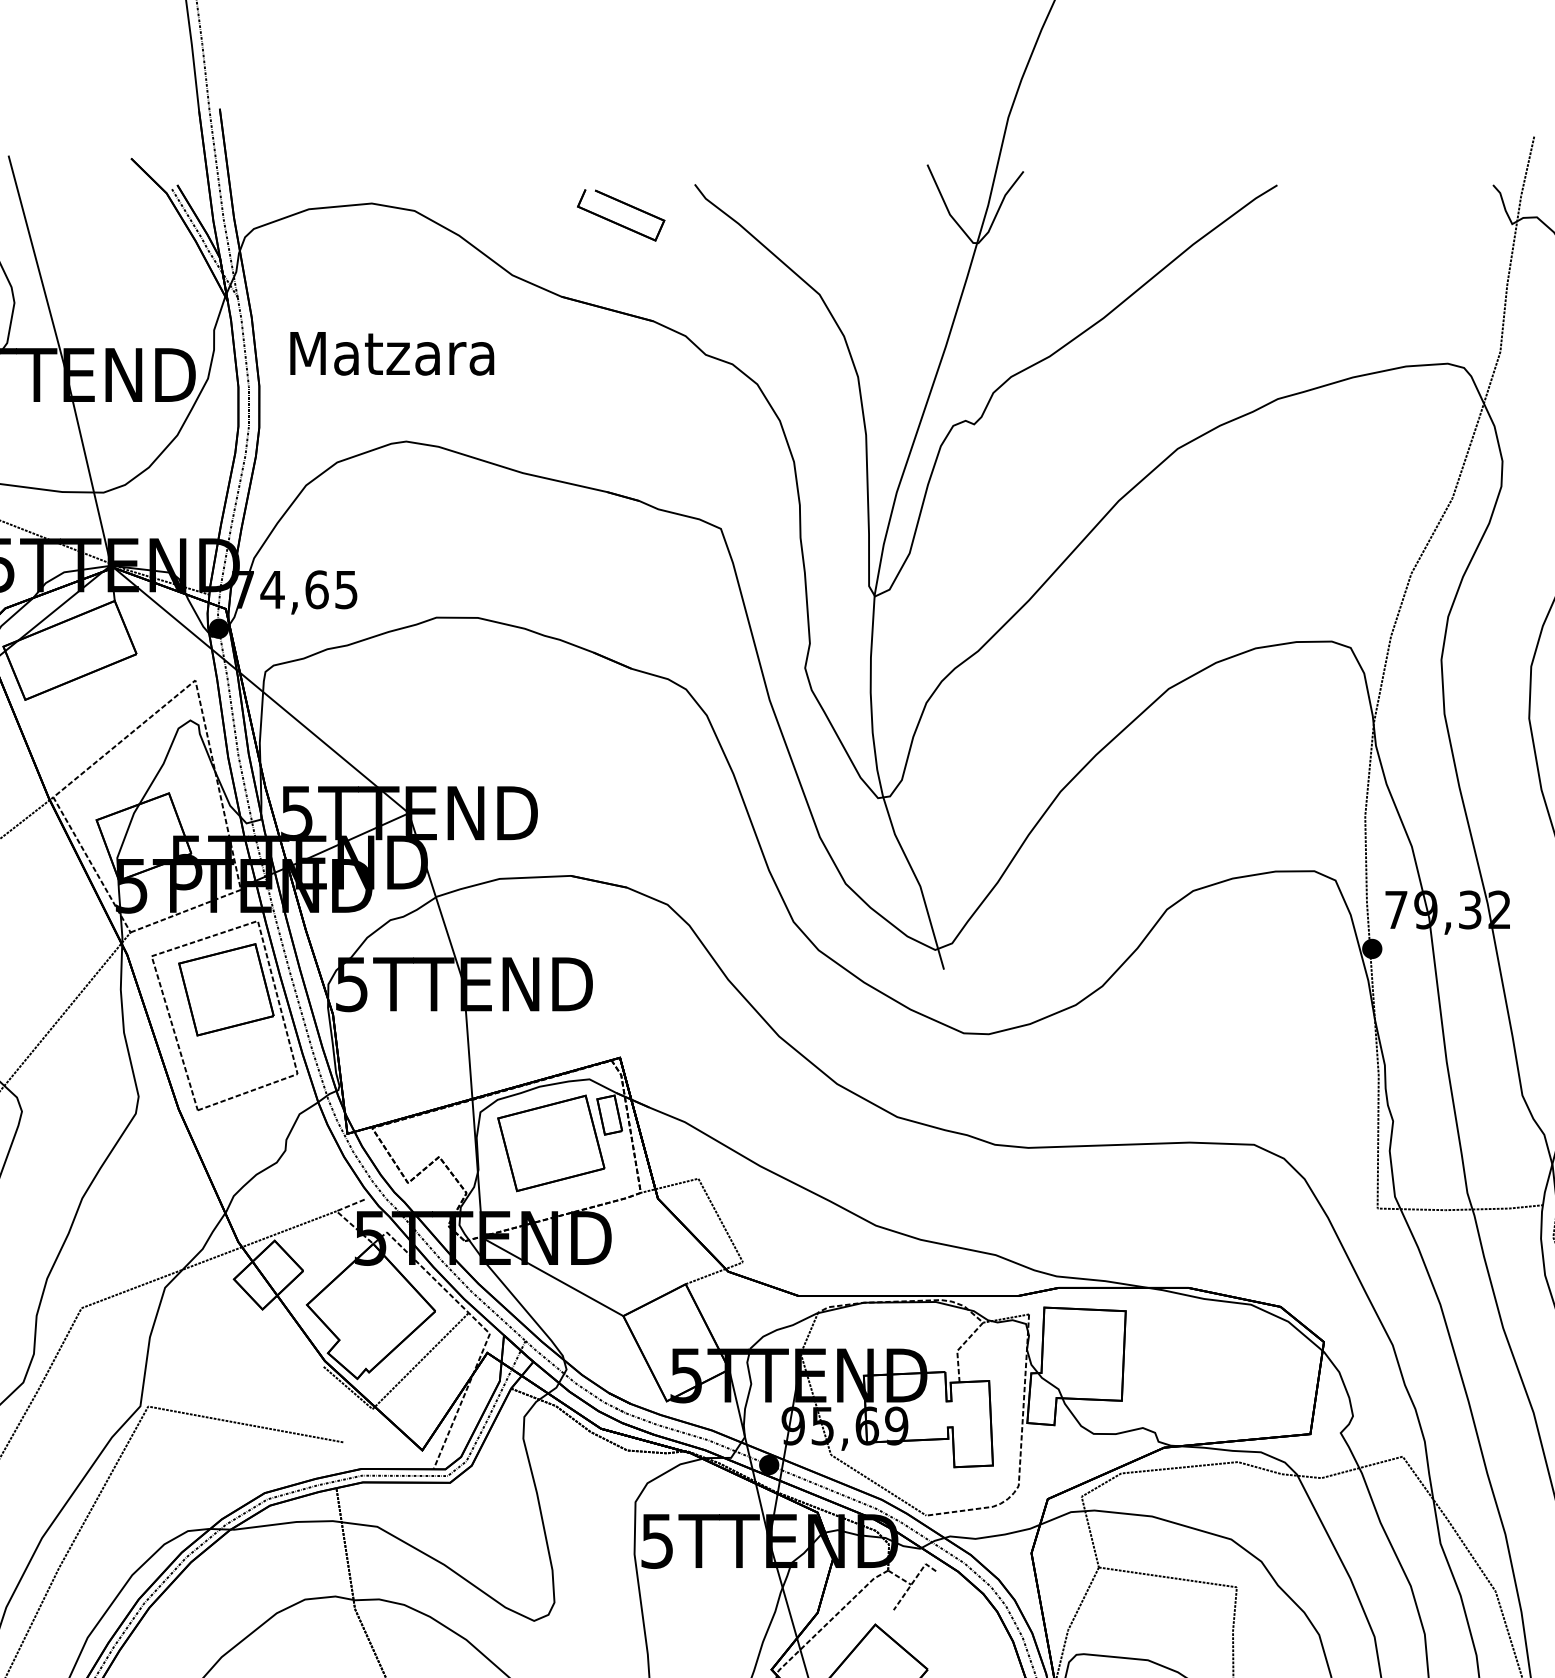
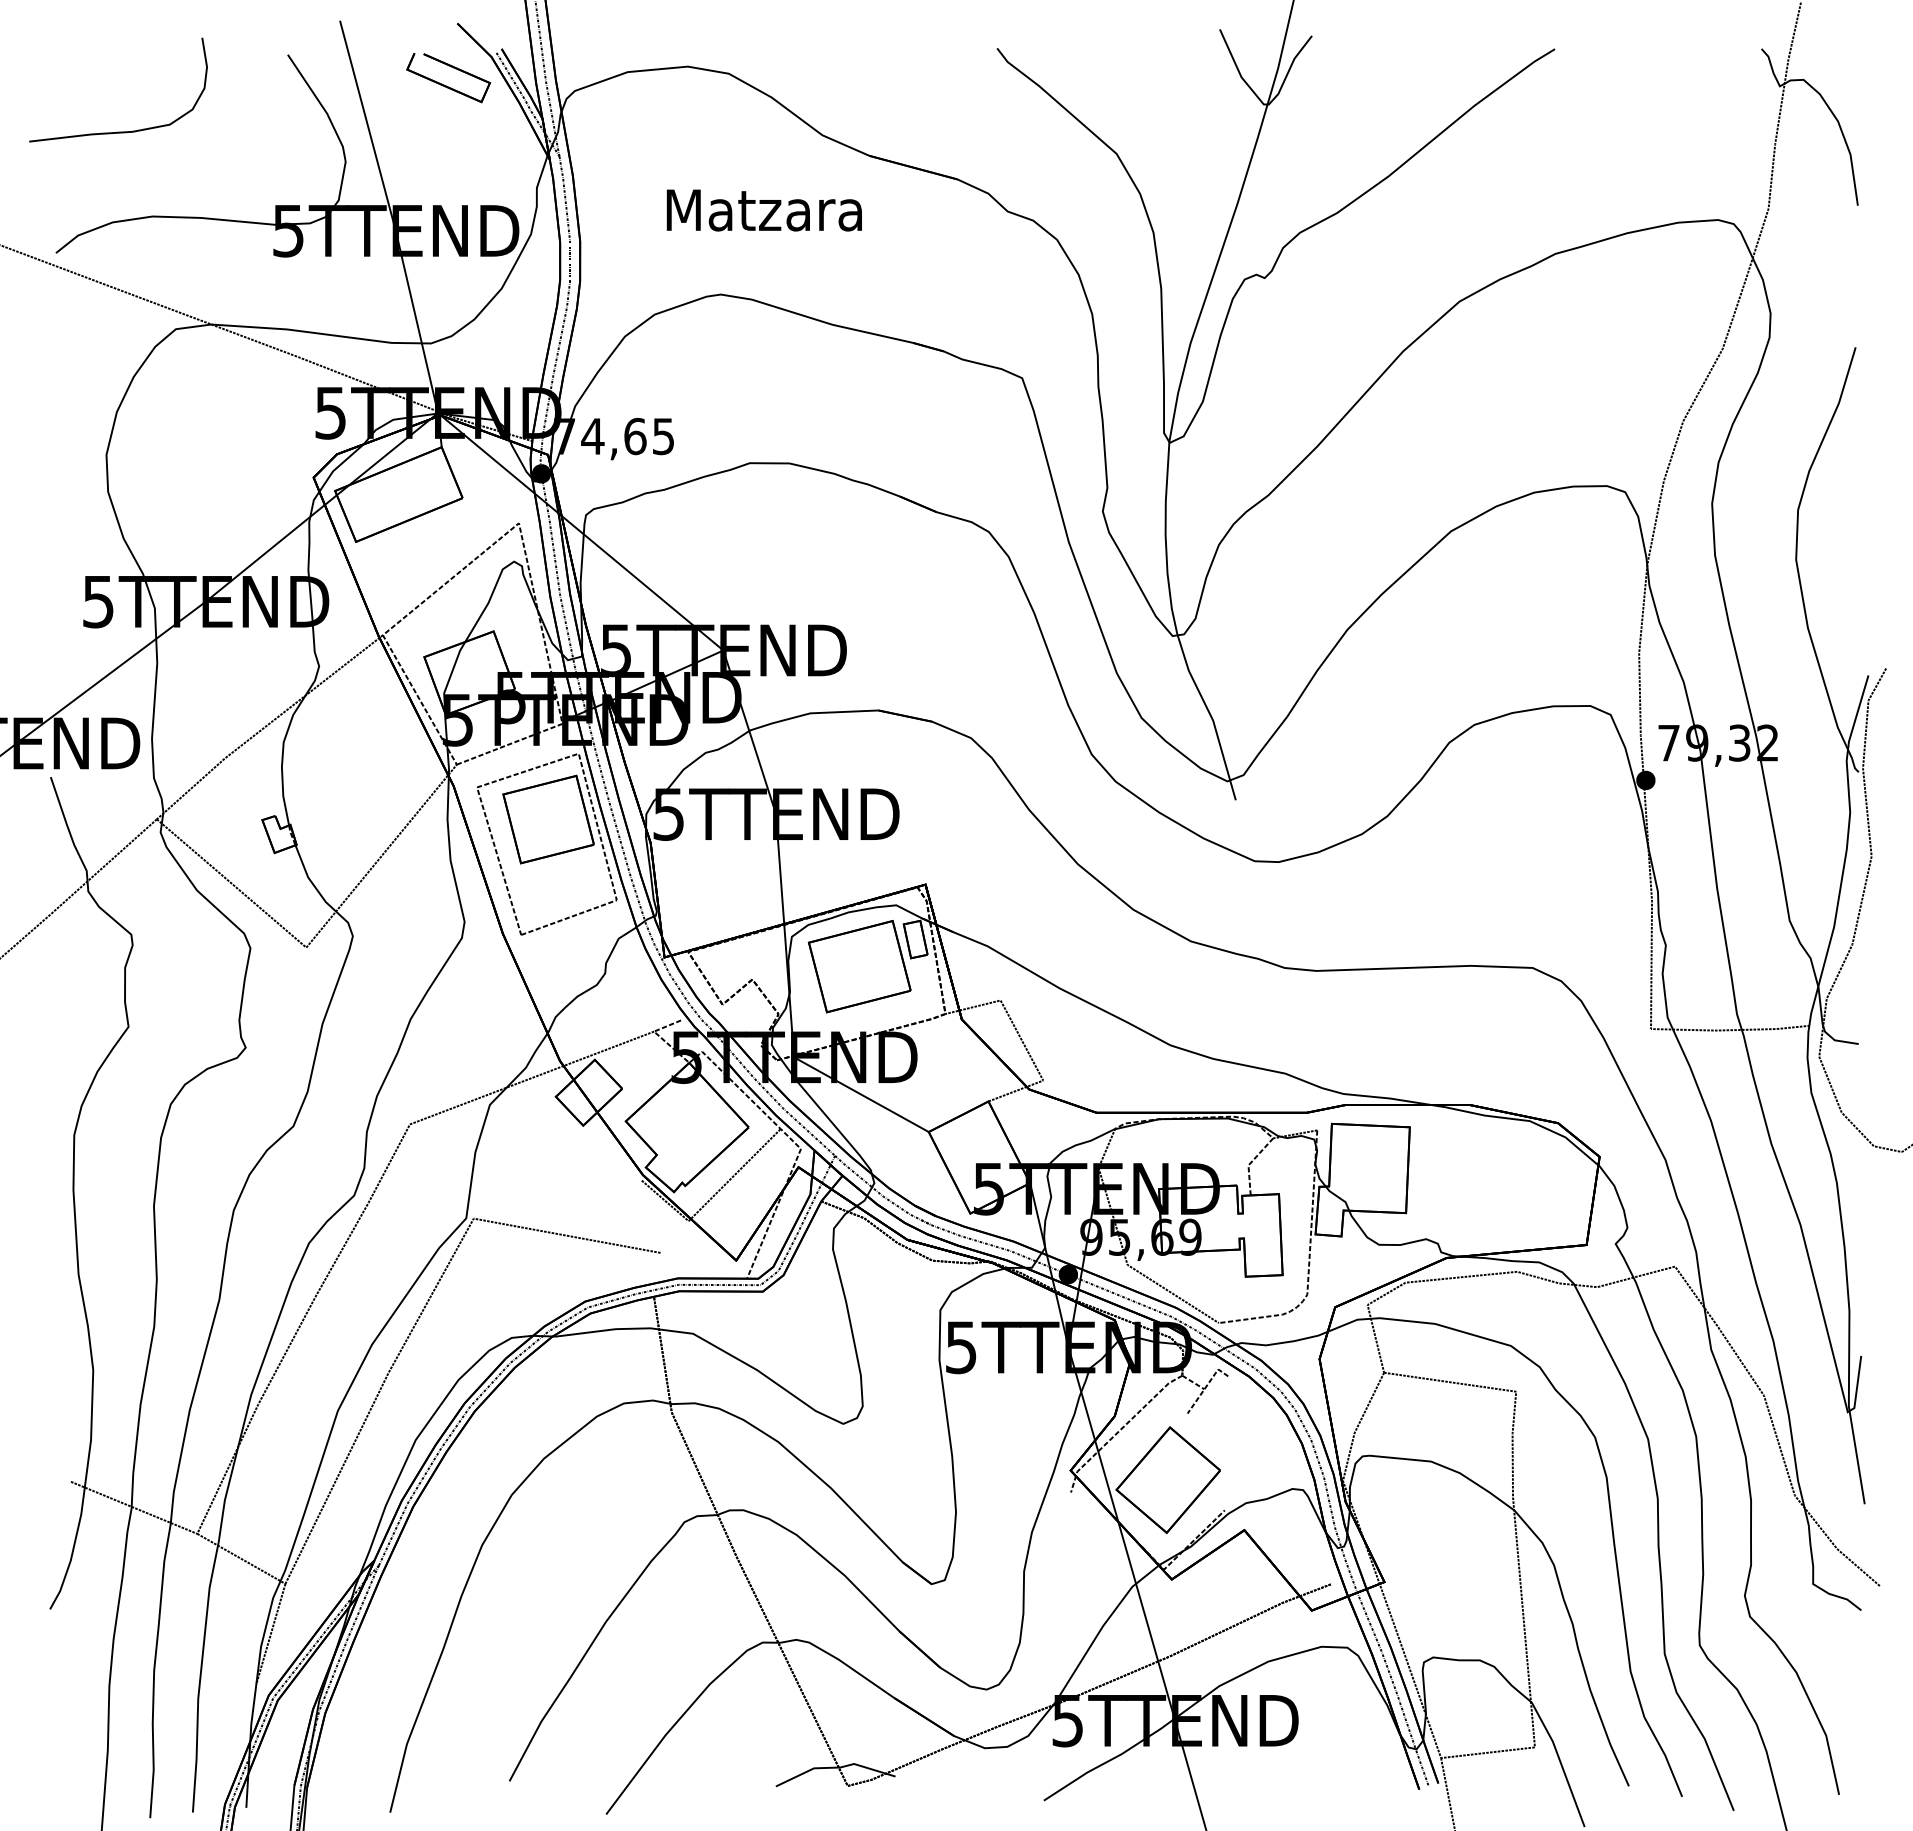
part: (616, 222) -> (444, 84), moved
text: (391, 353) -> (763, 210), moved

